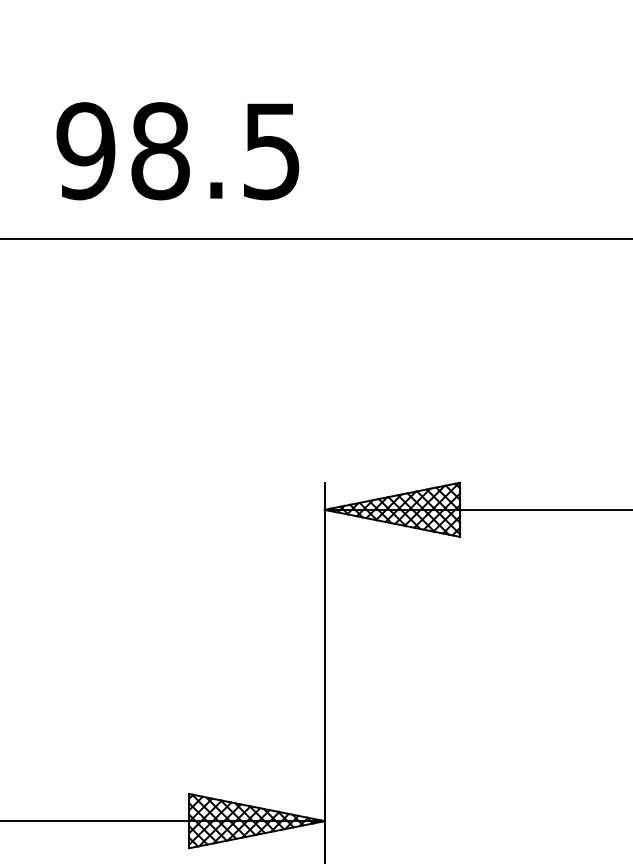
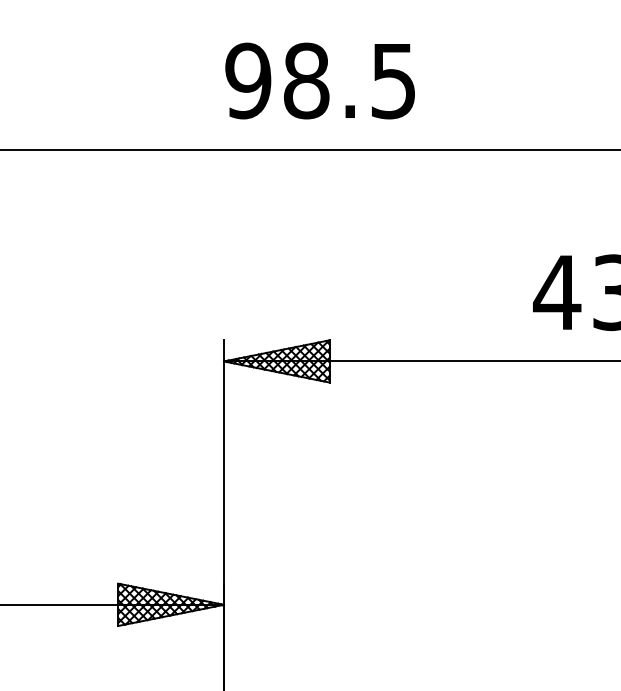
text: (177, 150) -> (319, 80), moved

